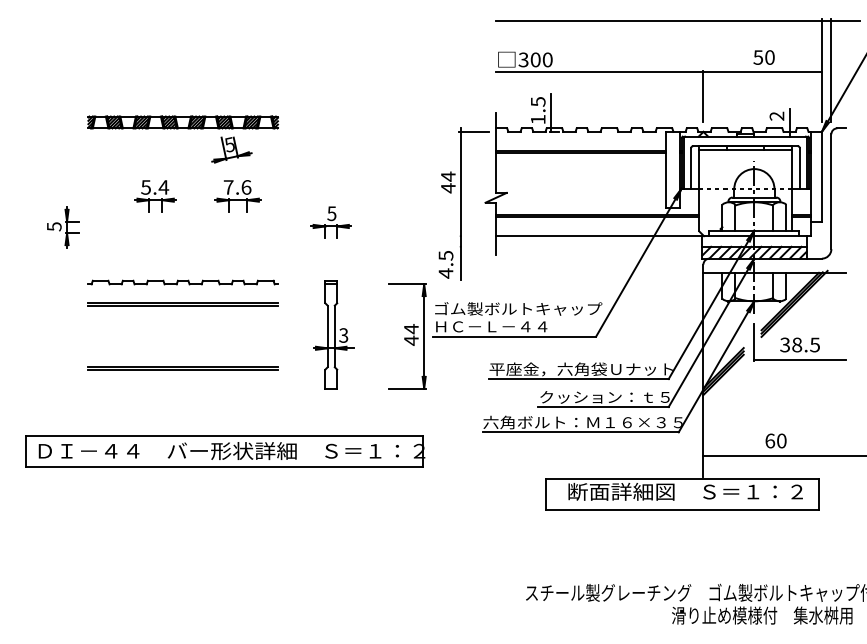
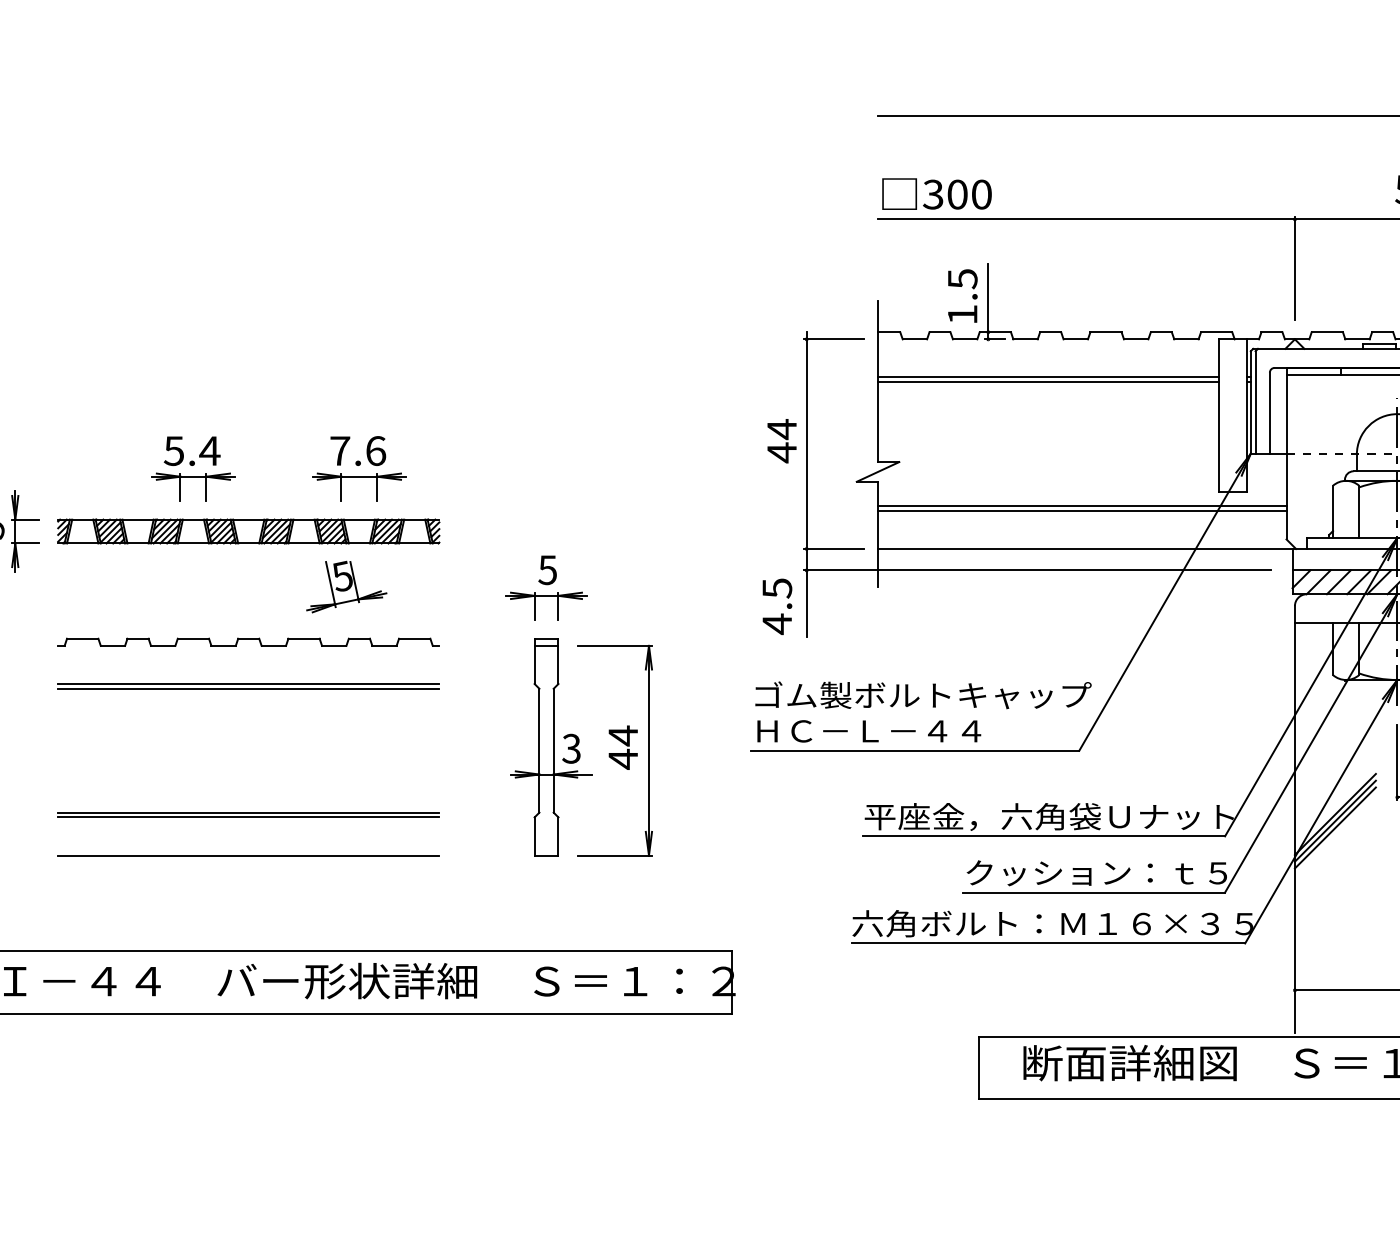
part: (178, 129) -> (239, 545), moved
part: (330, 222) -> (544, 587), moved
line: (474, 236) -> (834, 549), added
line: (575, 246) -> (1037, 569), added
part: (407, 336) -> (615, 750), moved
line: (182, 388) -> (247, 855), added

